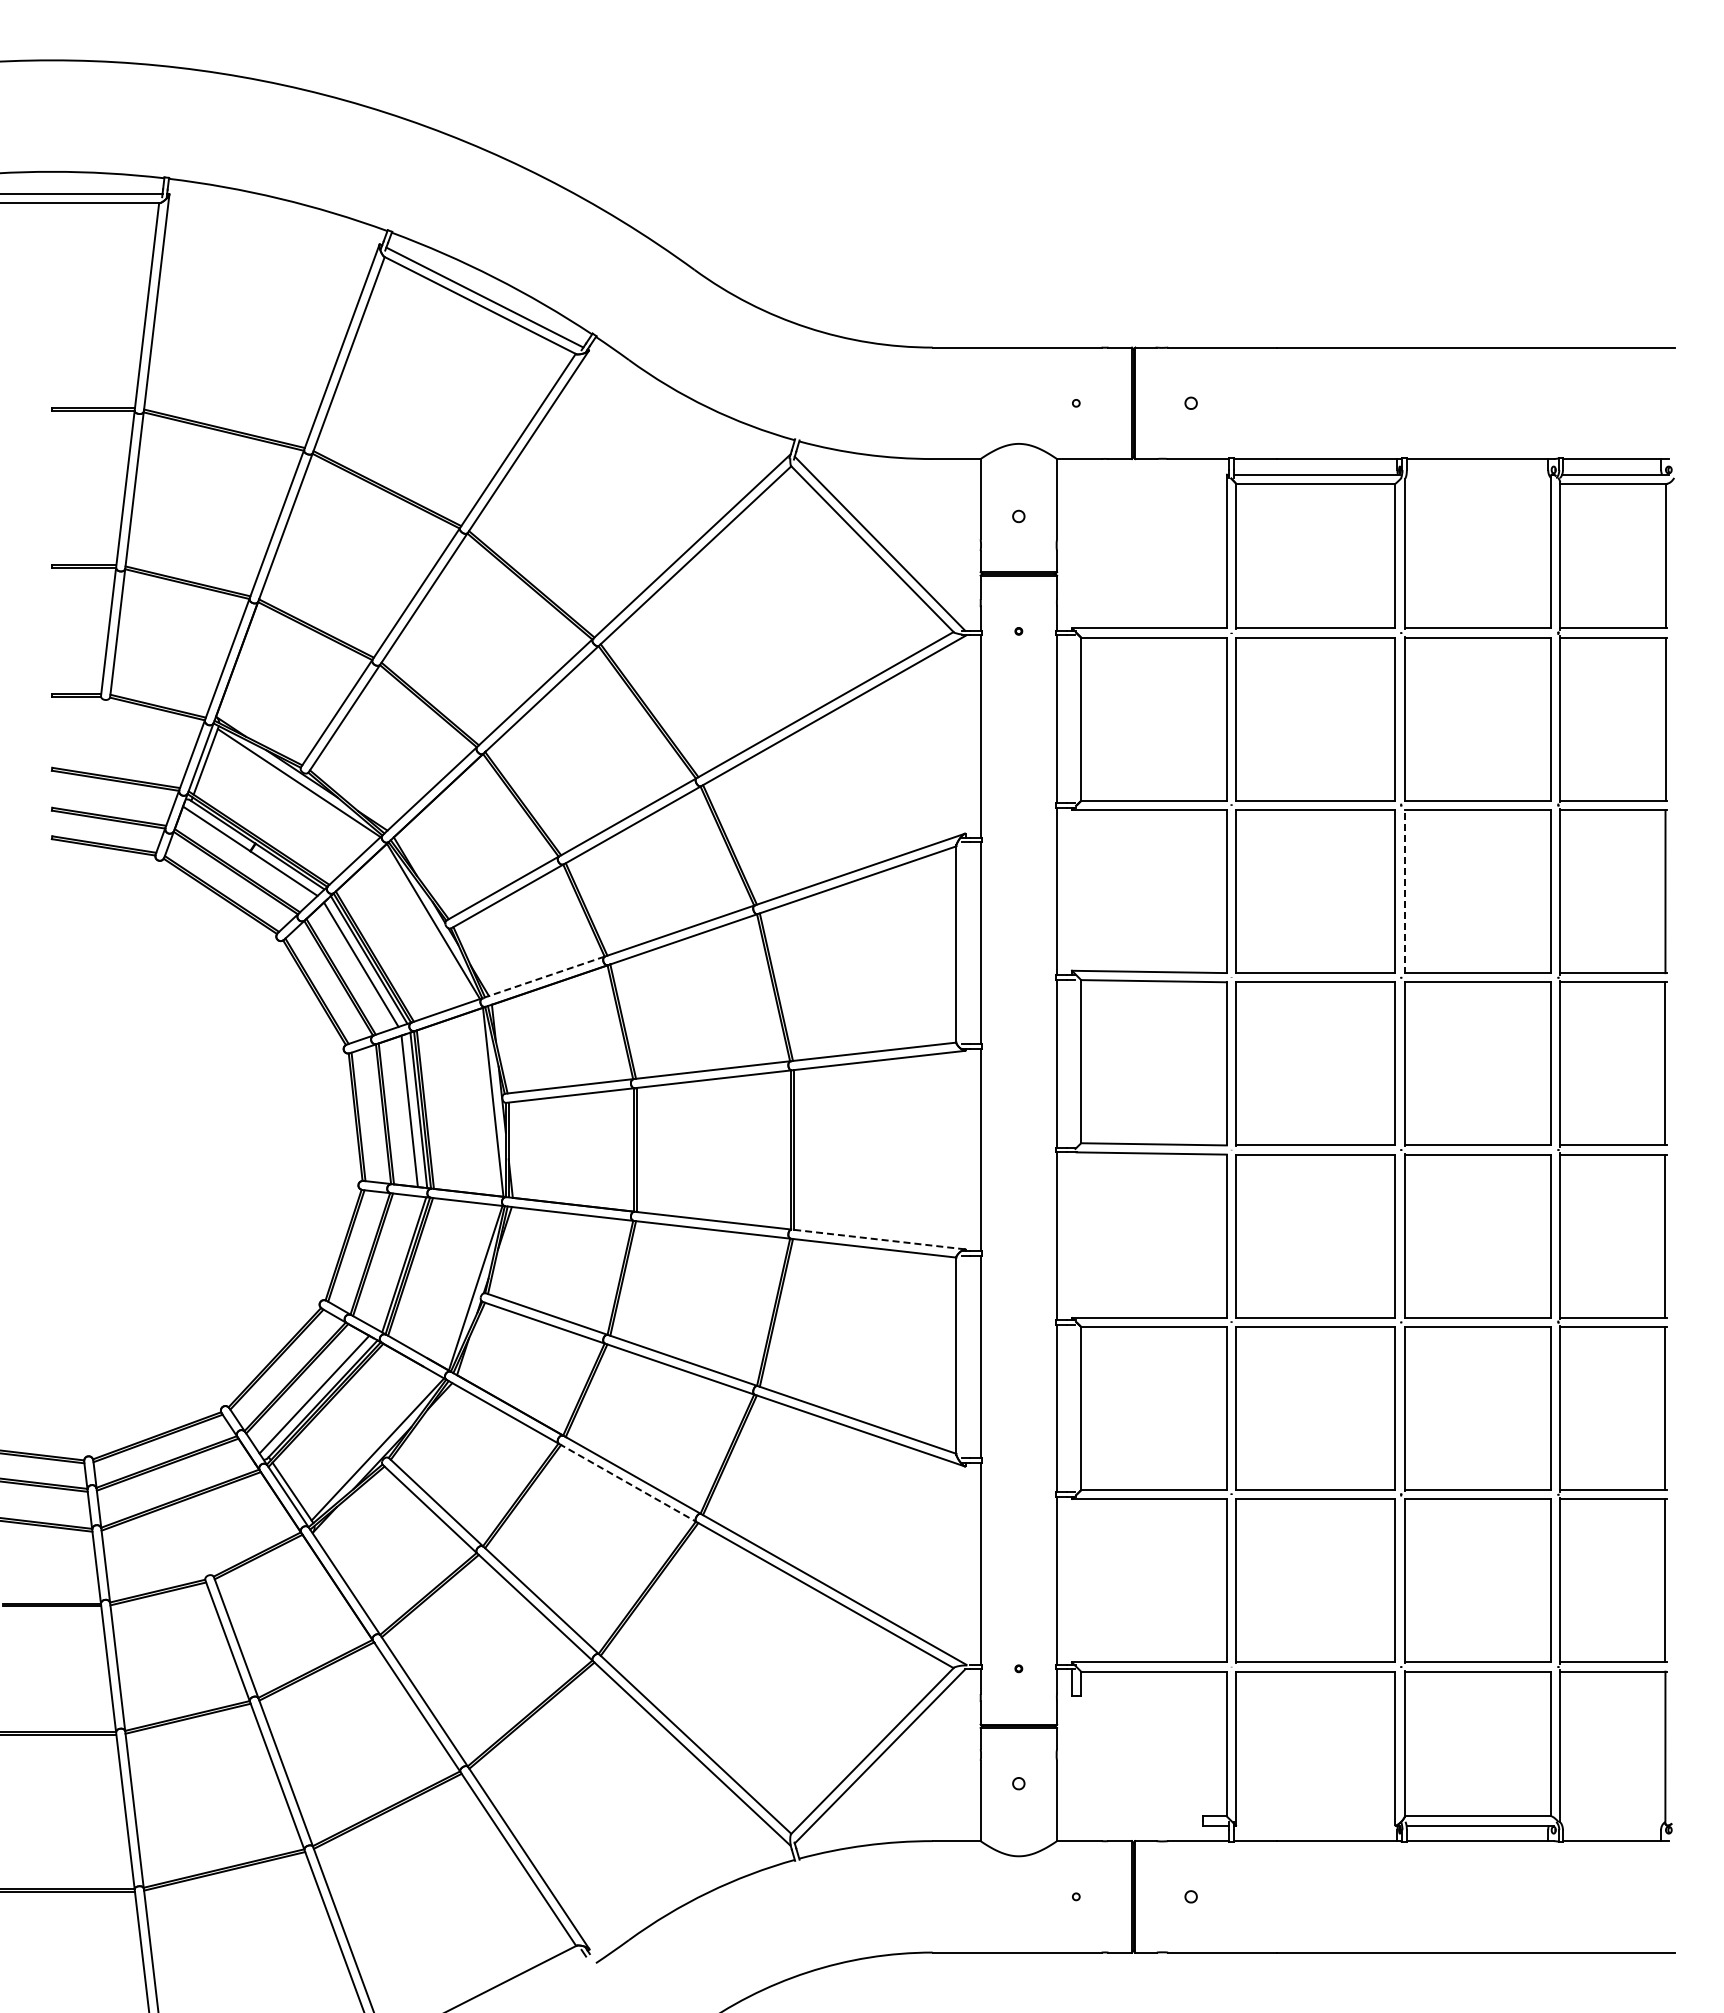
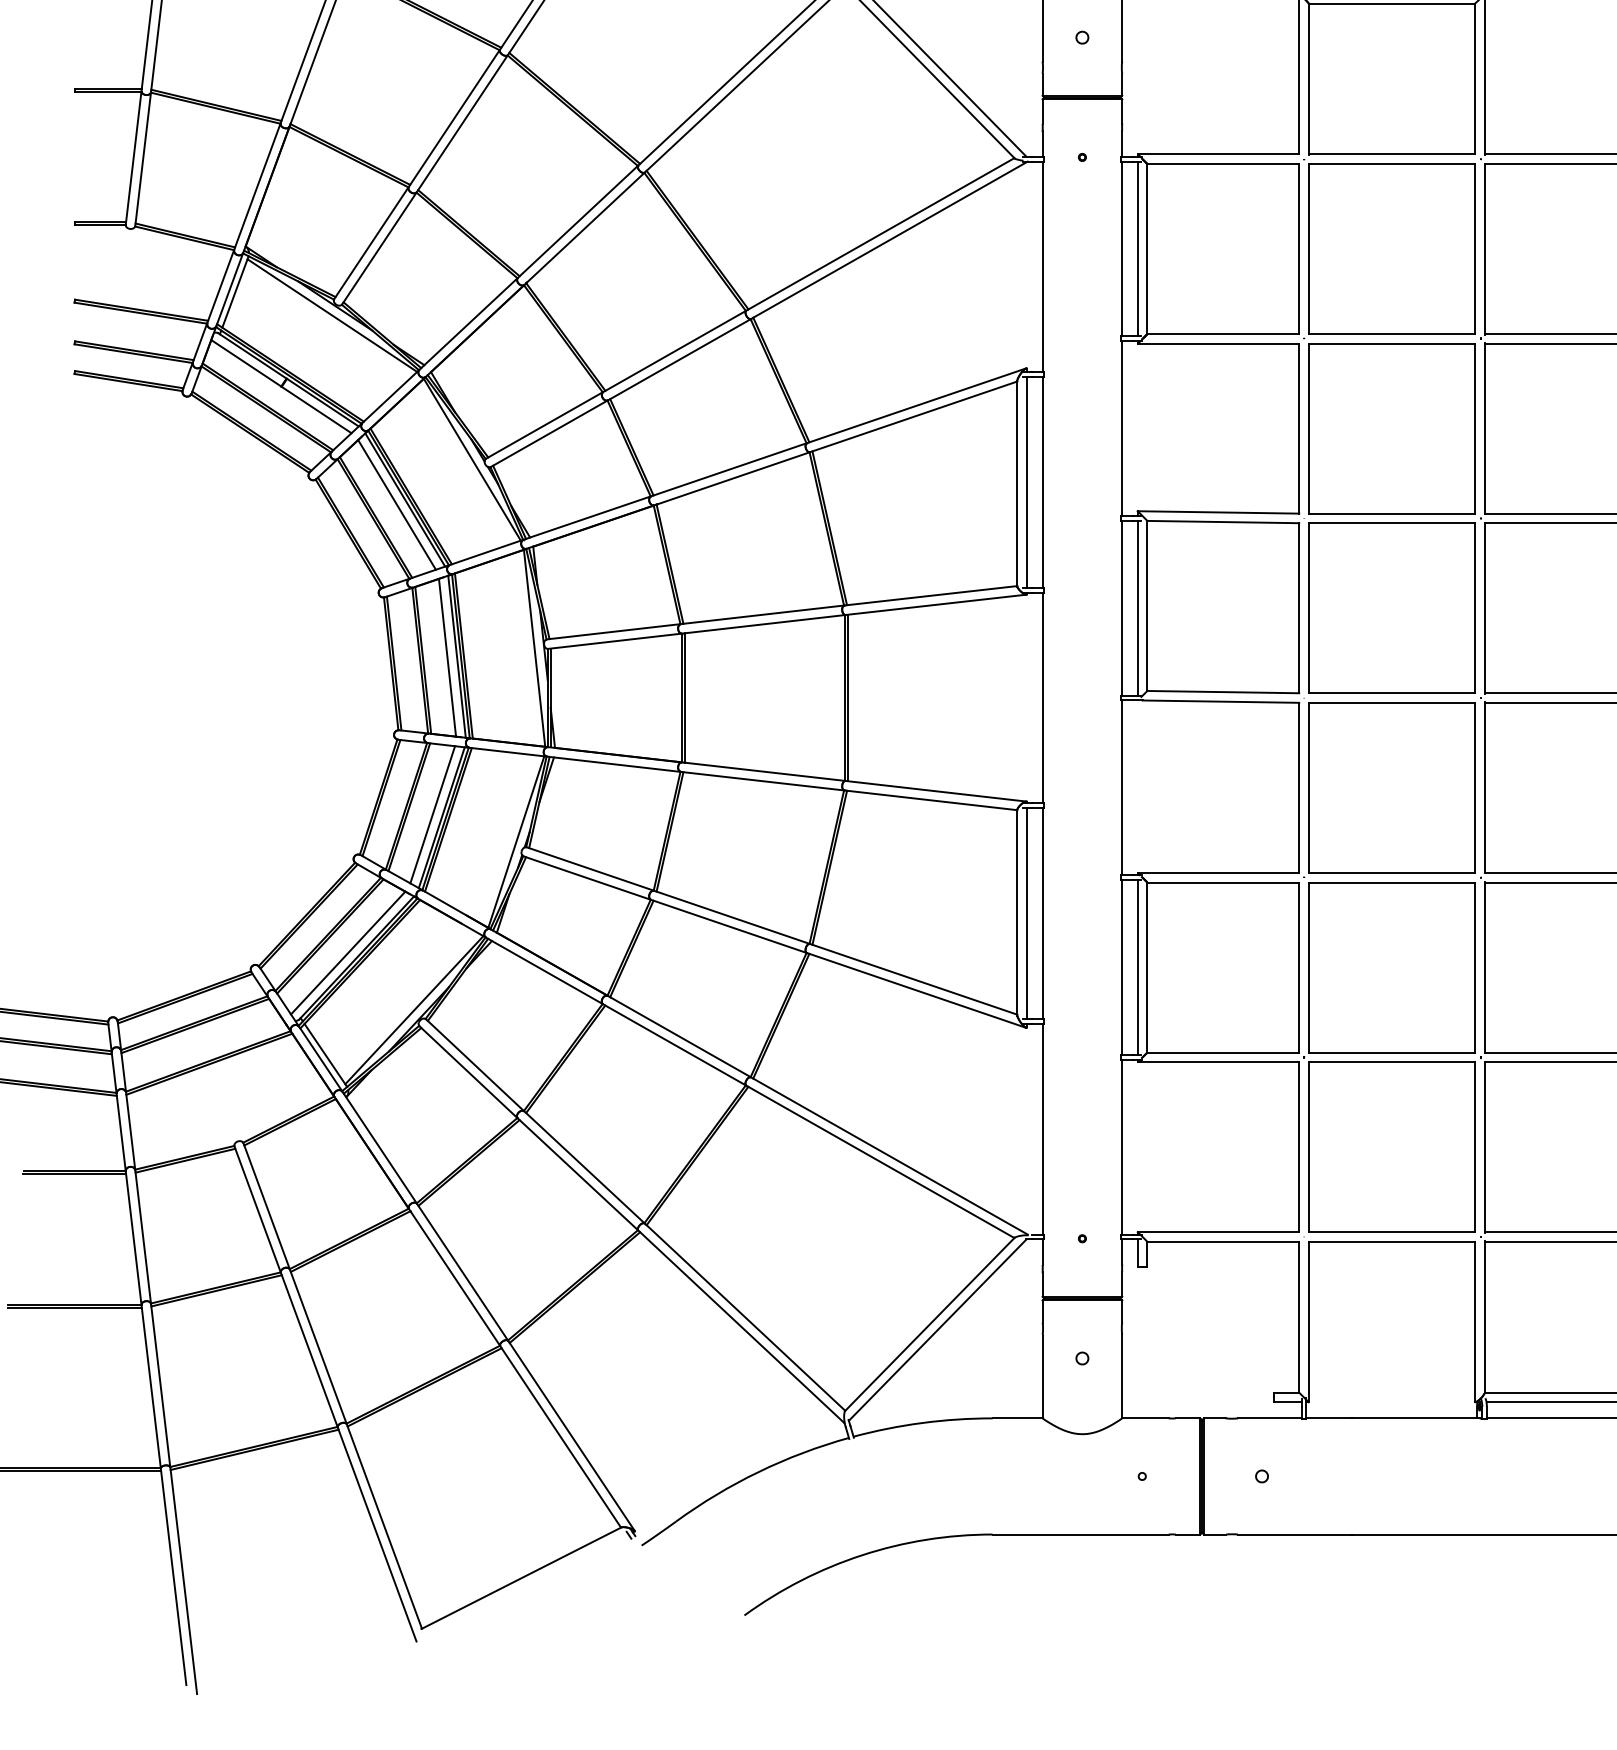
line: (1072, 719) -> (1138, 249), added
line: (1404, 891) -> (1484, 428), dashed -> solid
line: (965, 943) -> (1026, 482), added
line: (543, 977) -> (586, 518), dashed -> solid
line: (1072, 1063) -> (1138, 607), added
line: (877, 1239) -> (935, 791), dashed -> solid
line: (395, 1261) -> (432, 814), added
line: (965, 1356) -> (1026, 913), added
line: (1072, 1408) -> (1138, 967), added
line: (627, 1482) -> (674, 1044), dashed -> solid

